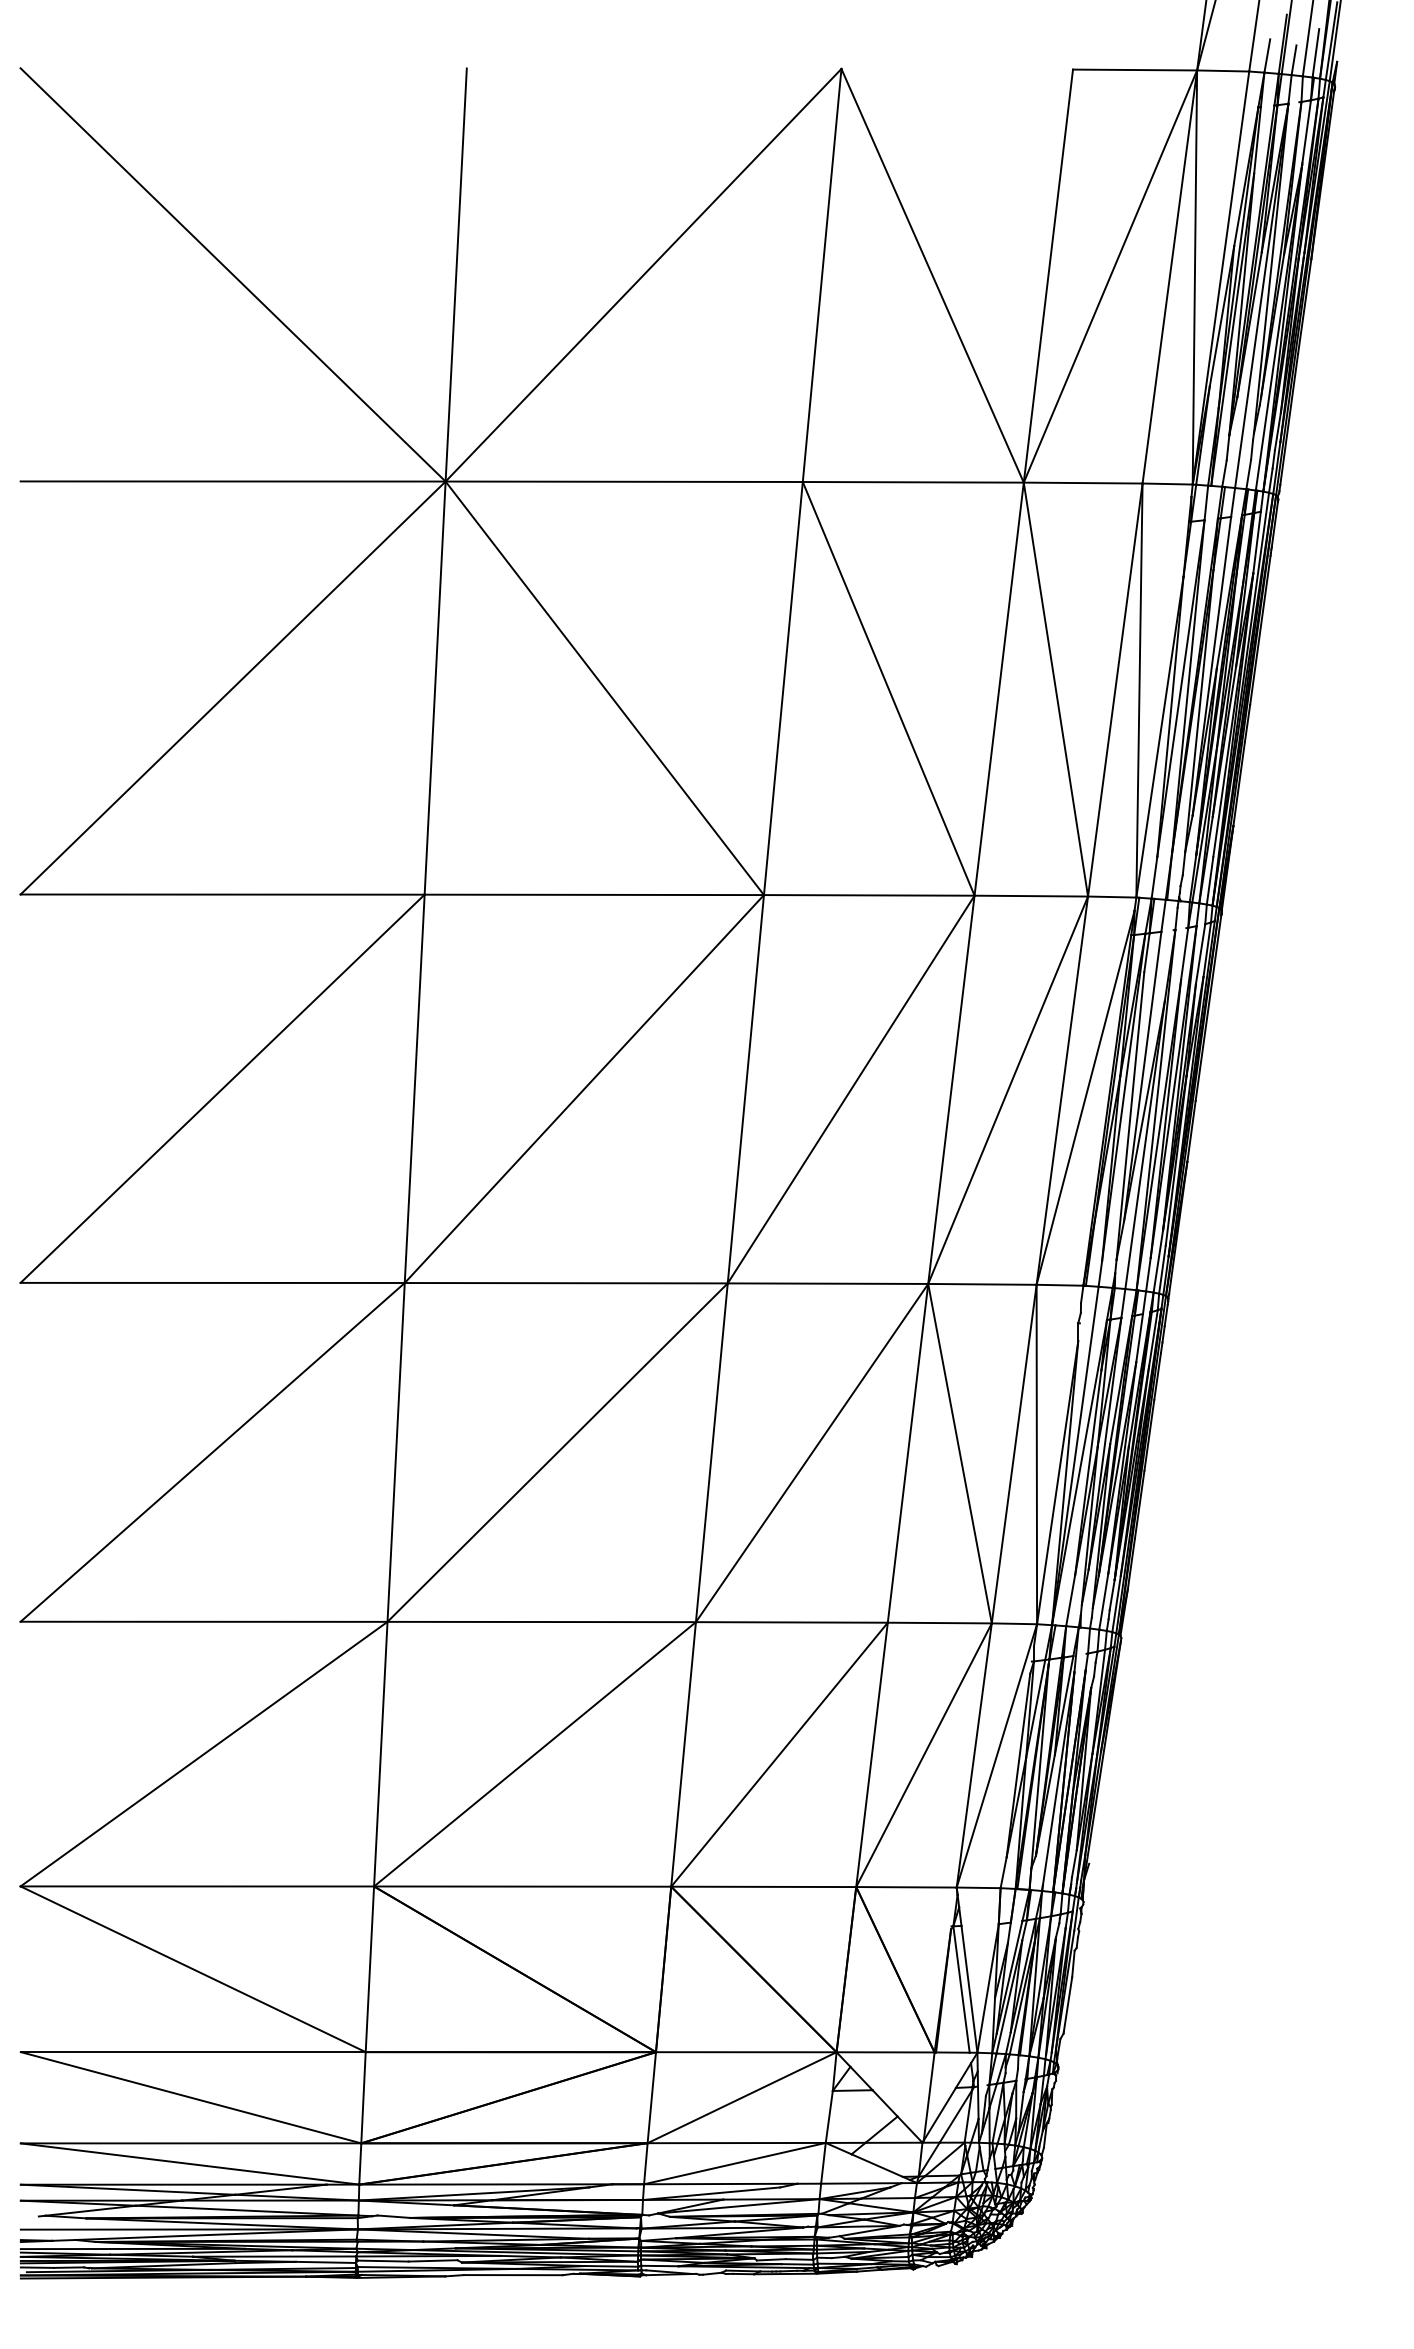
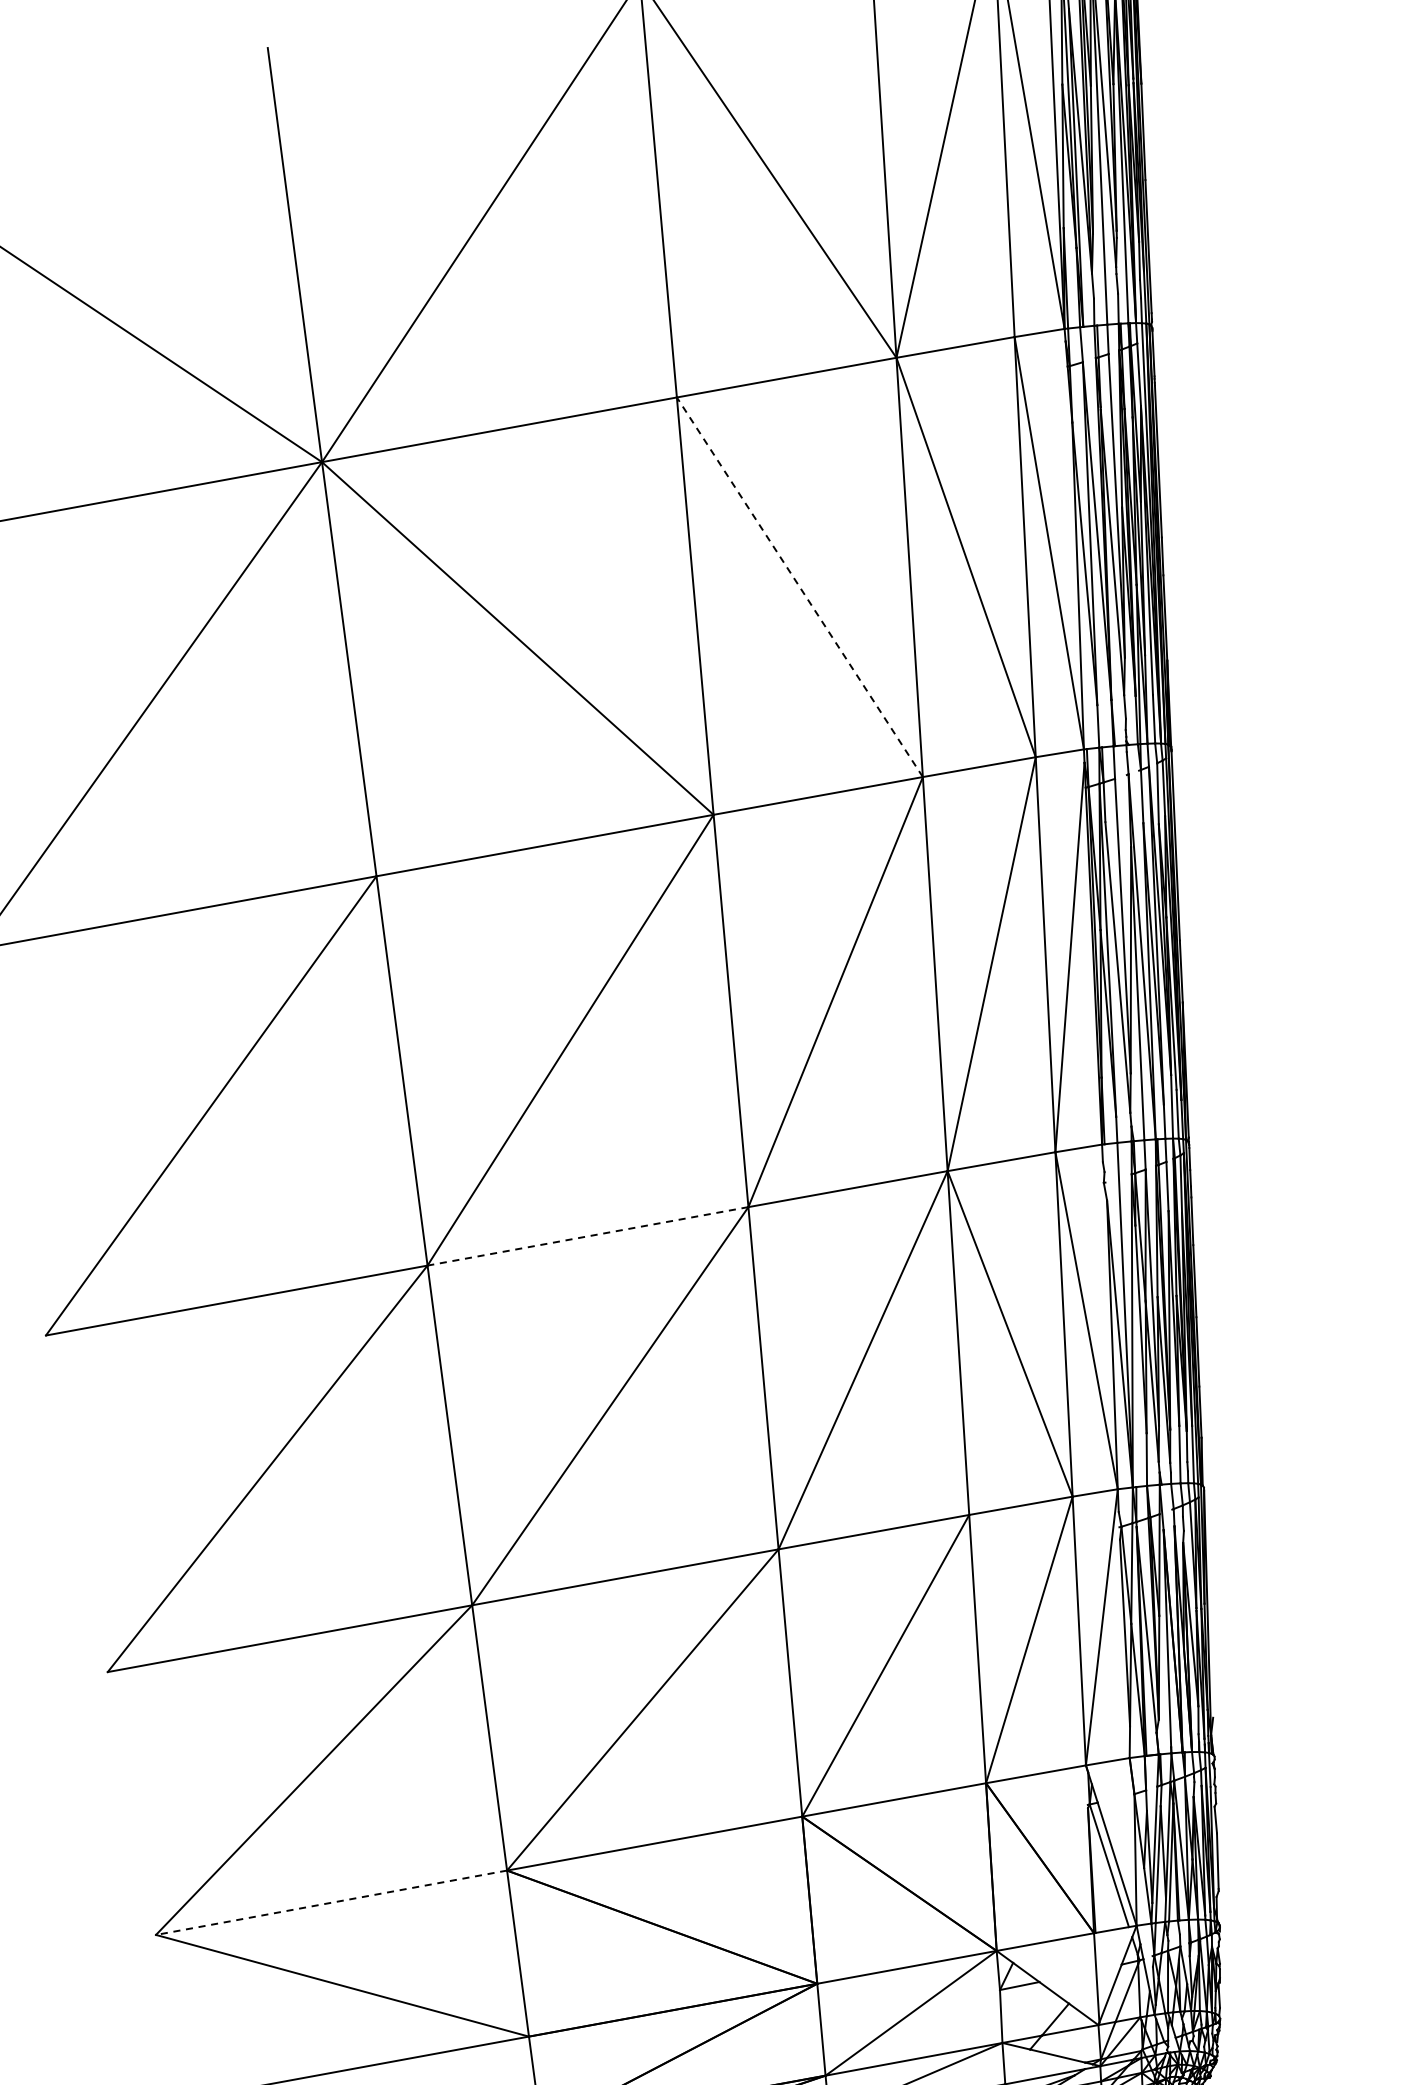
line: (888, 688) -> (799, 586), solid -> dashed
line: (565, 1283) -> (587, 1236), solid -> dashed
line: (197, 1886) -> (331, 1902), solid -> dashed

